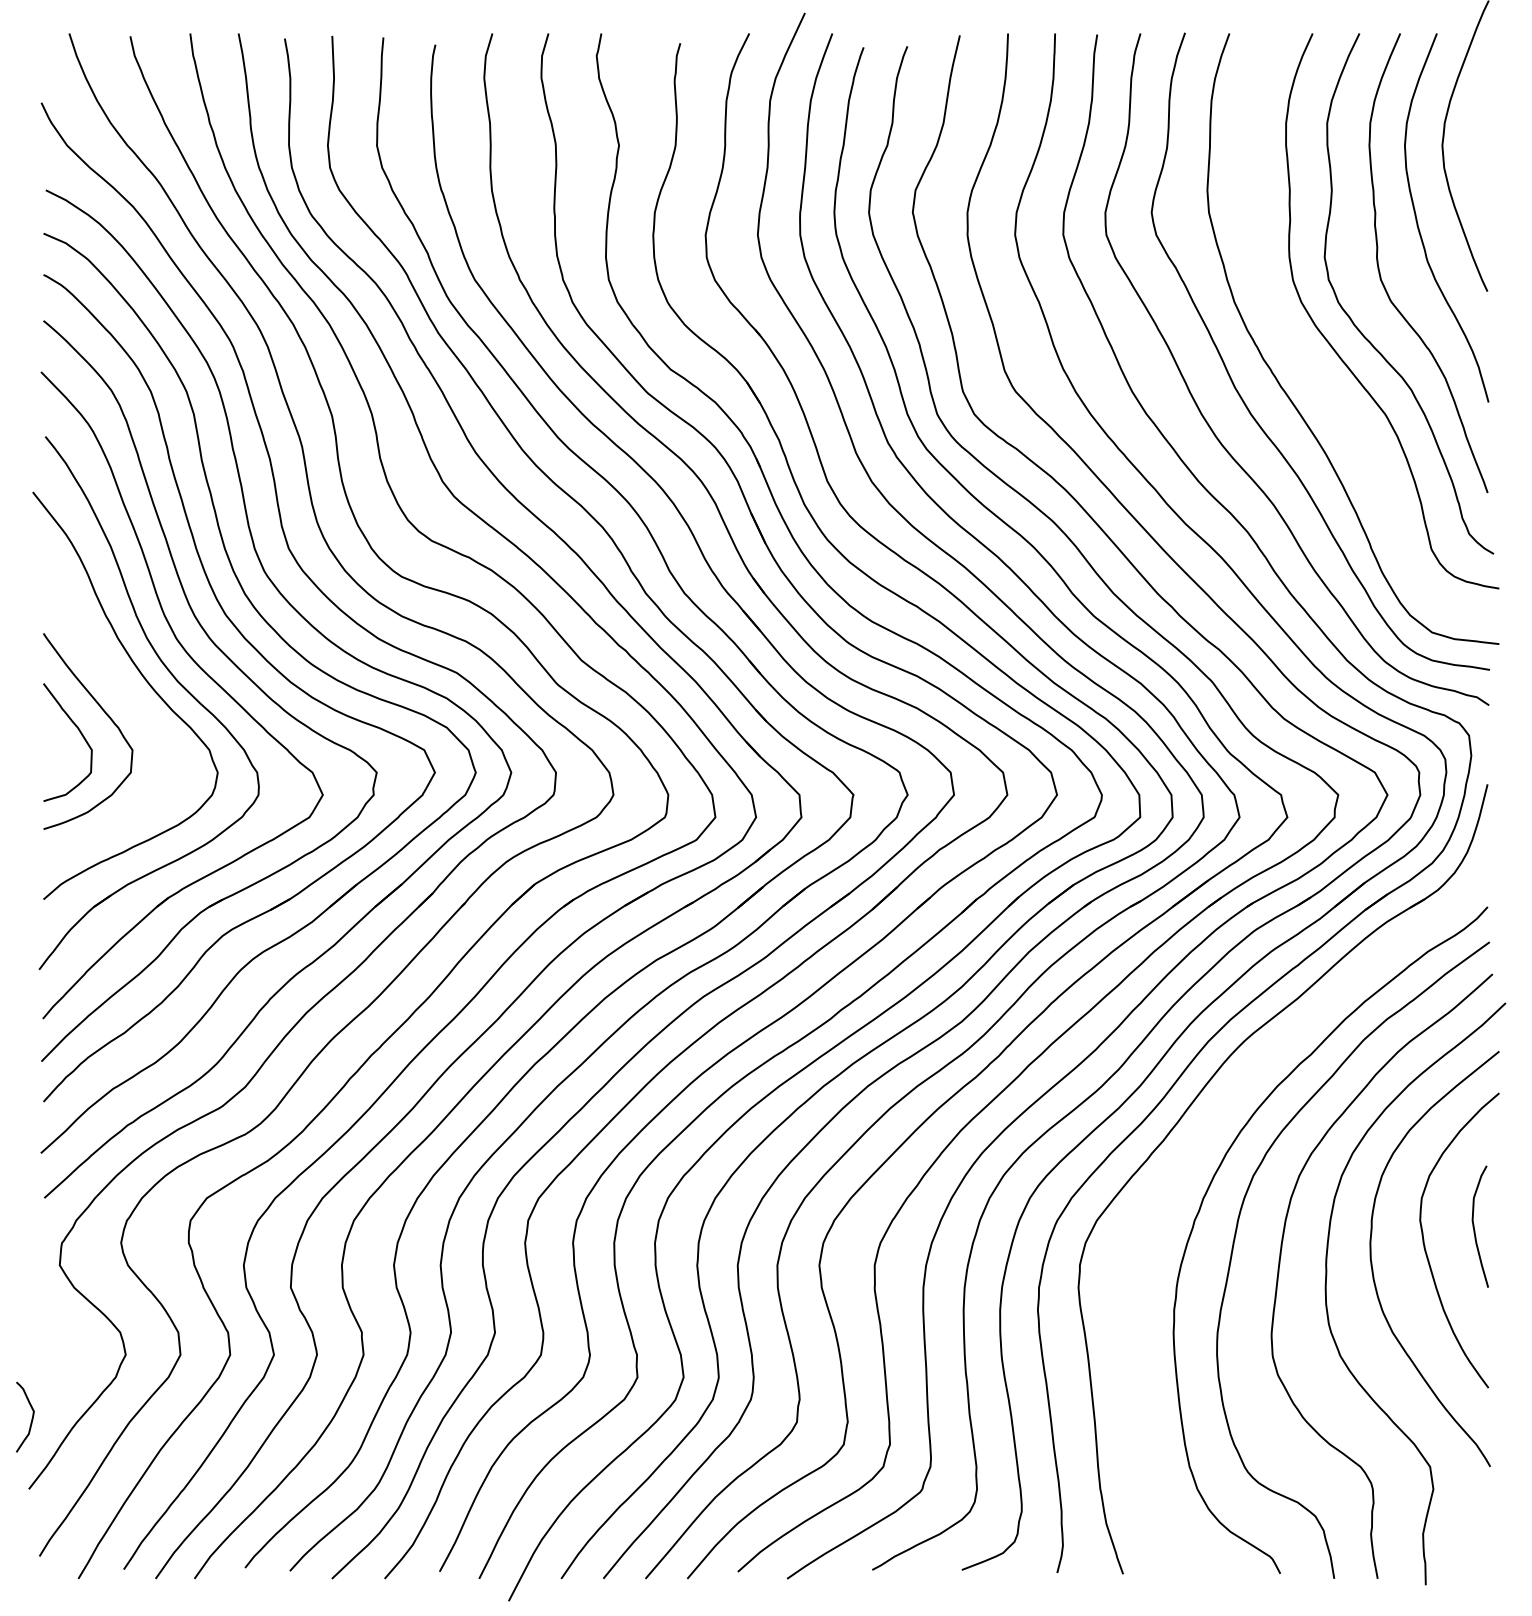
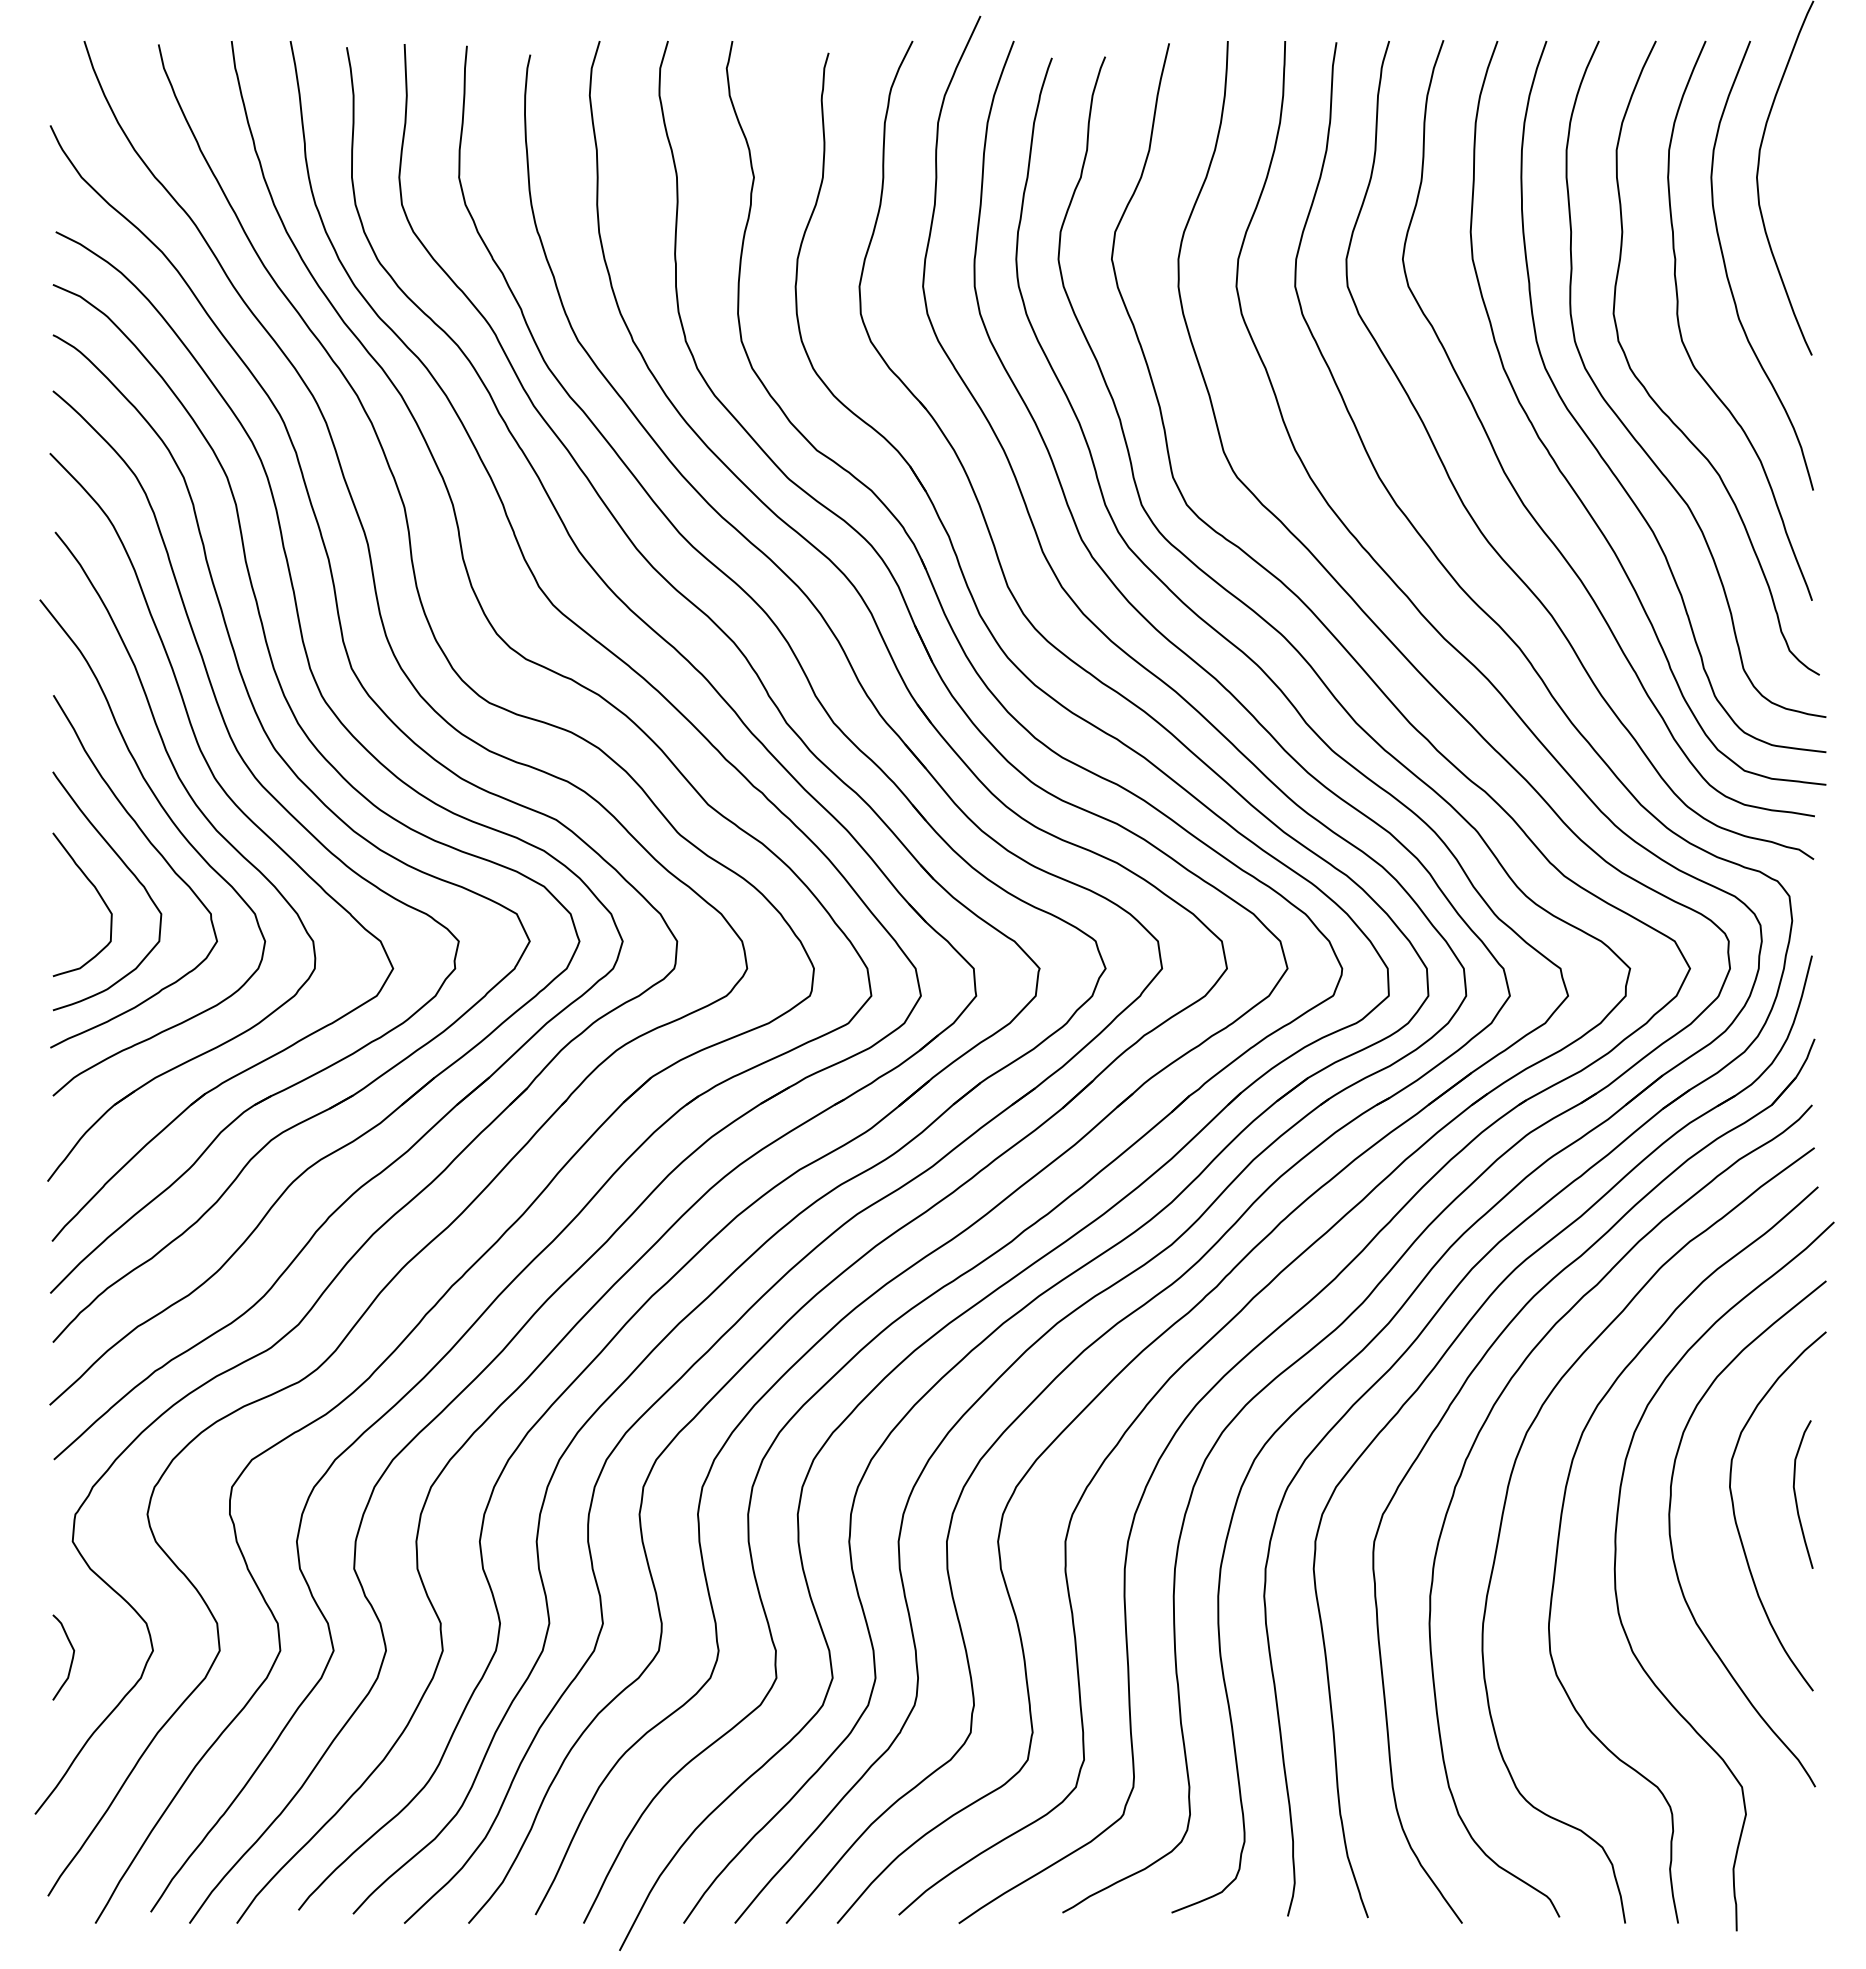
curve: (1310, 367) -> (1596, 447), added
curve: (129, 699) -> (157, 852), added
part: (1199, 1141) -> (1461, 1390), added
curve: (31, 1418) -> (71, 1659), moved

